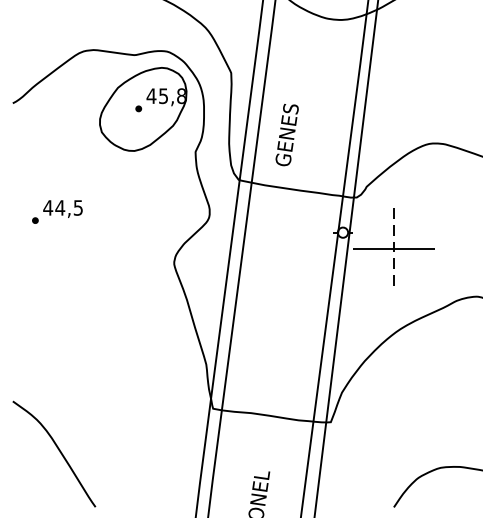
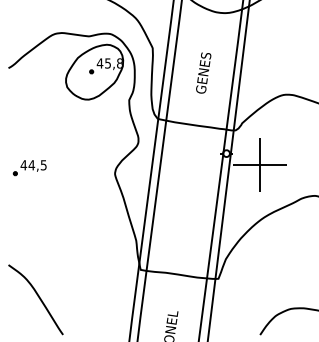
text: (286, 134) -> (203, 72), moved
part: (56, 212) -> (29, 168), moved
line: (394, 250) -> (260, 165), dashed -> solid

